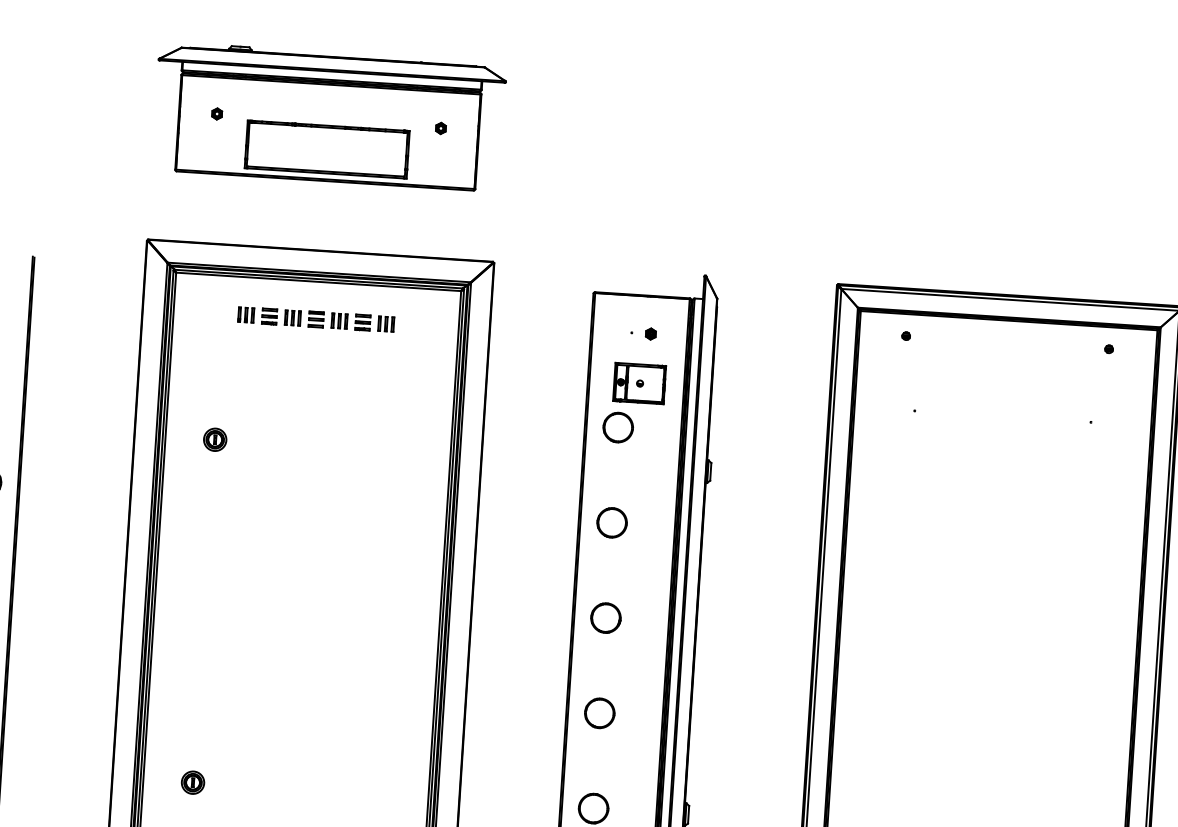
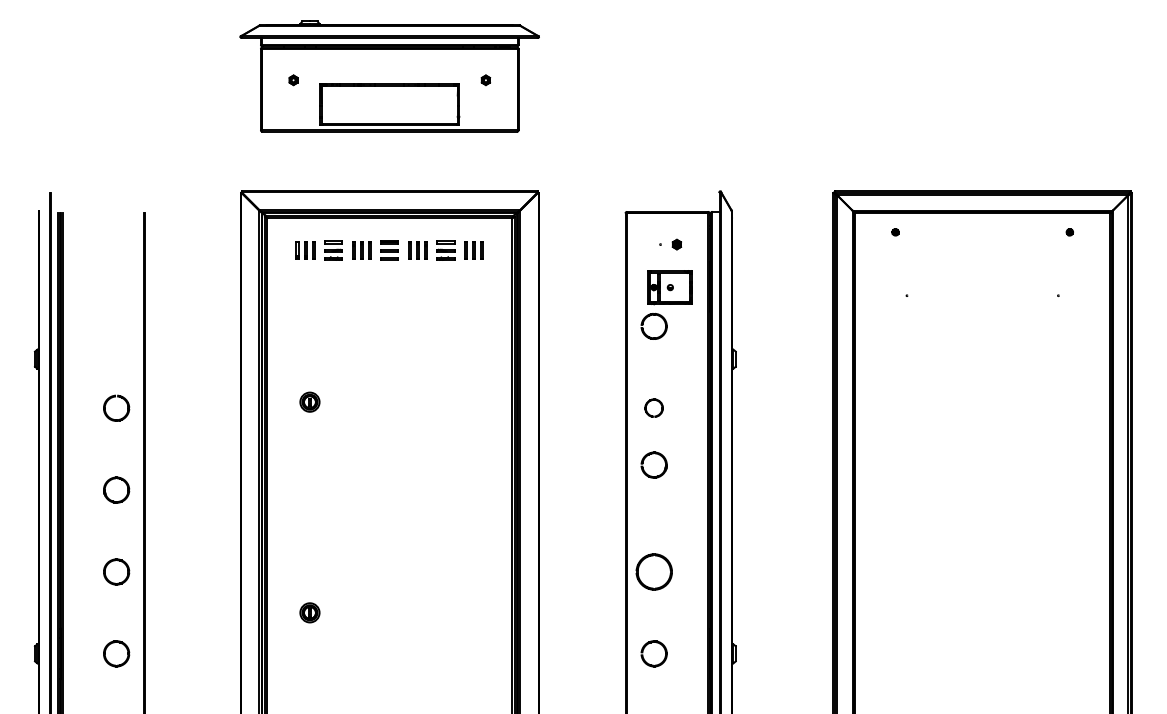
part: (315, 319) -> (389, 250), size x1.4
part: (214, 438) -> (309, 401), moved
part: (611, 521) -> (653, 407), size x0.7
part: (605, 617) -> (653, 464), moved
part: (599, 712) -> (653, 571), size x1.4
part: (192, 782) -> (309, 612), moved

